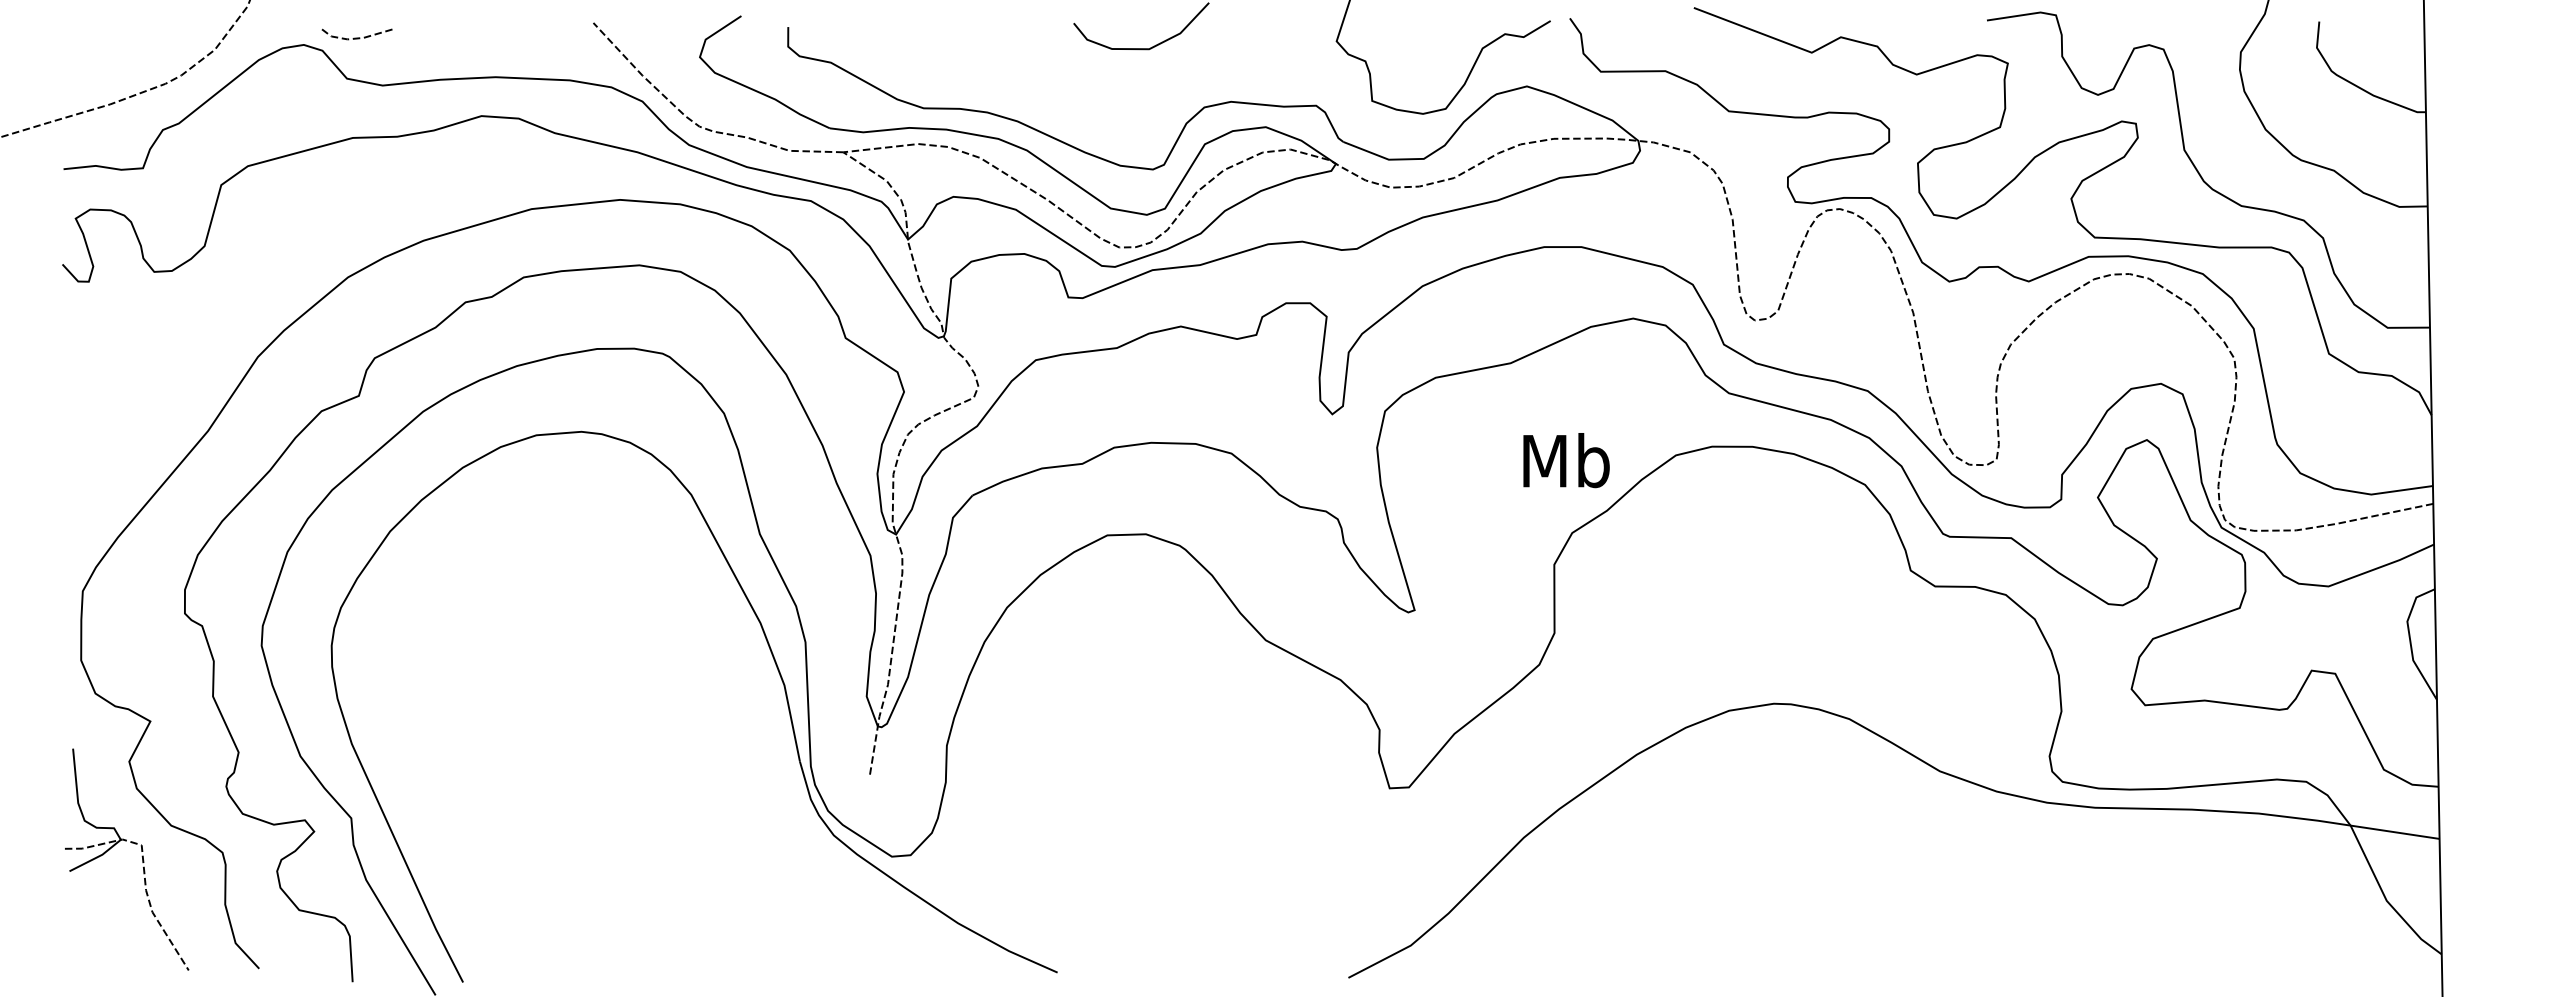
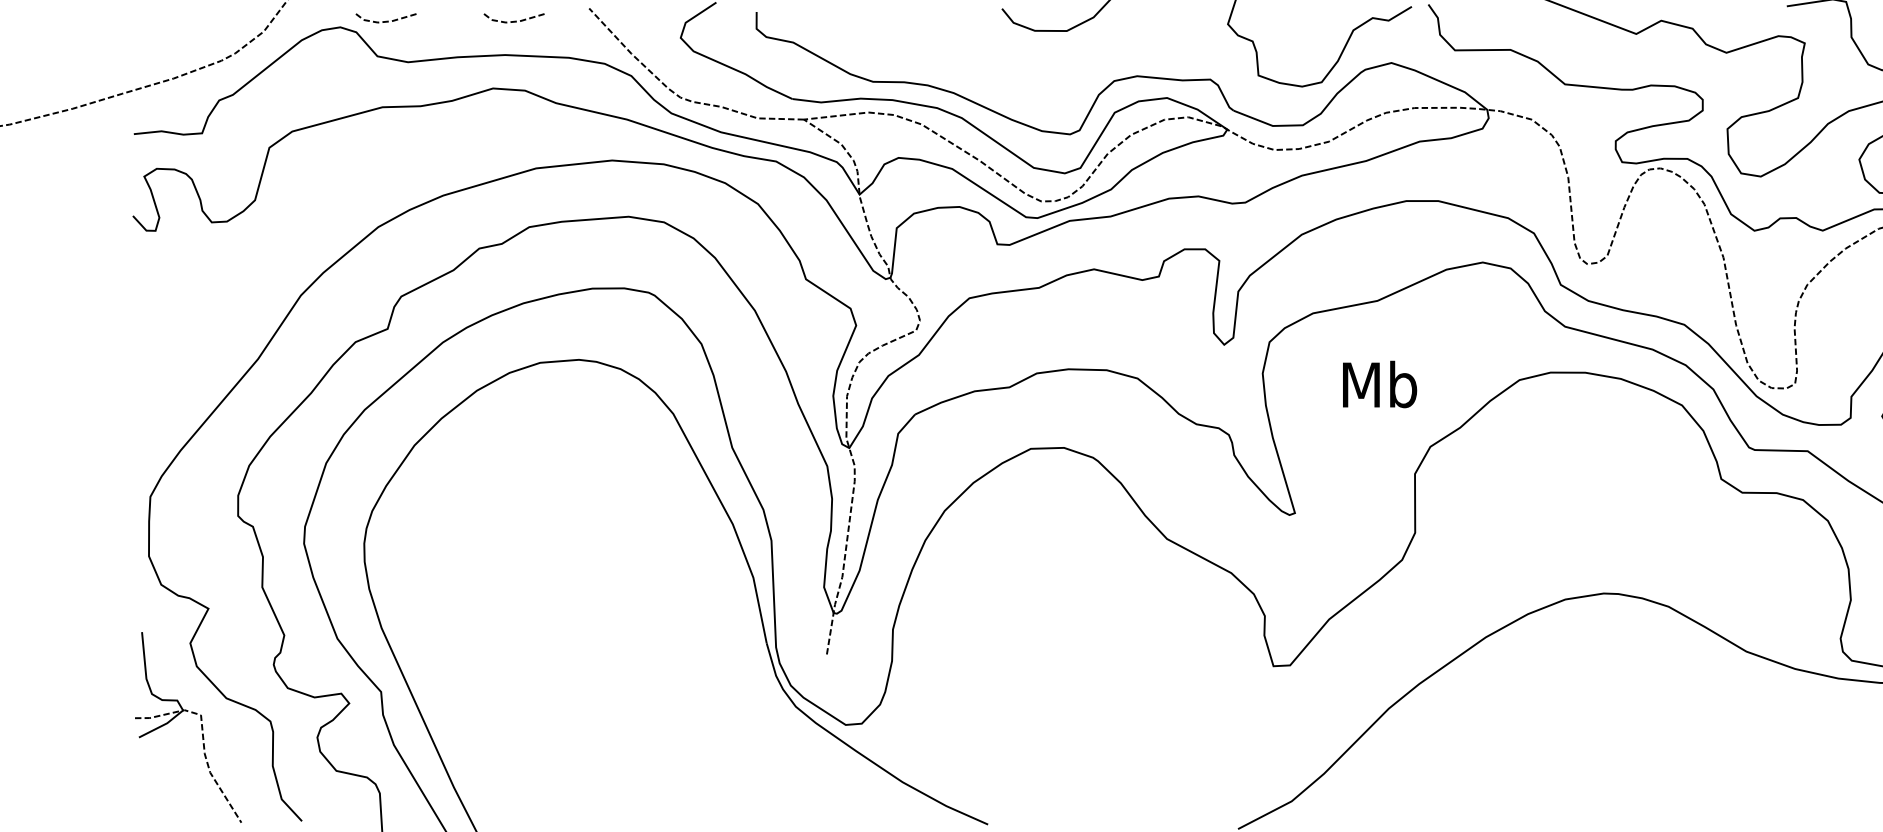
line: (505, 37) -> (513, 20), added
text: (1566, 460) -> (1379, 384), moved

